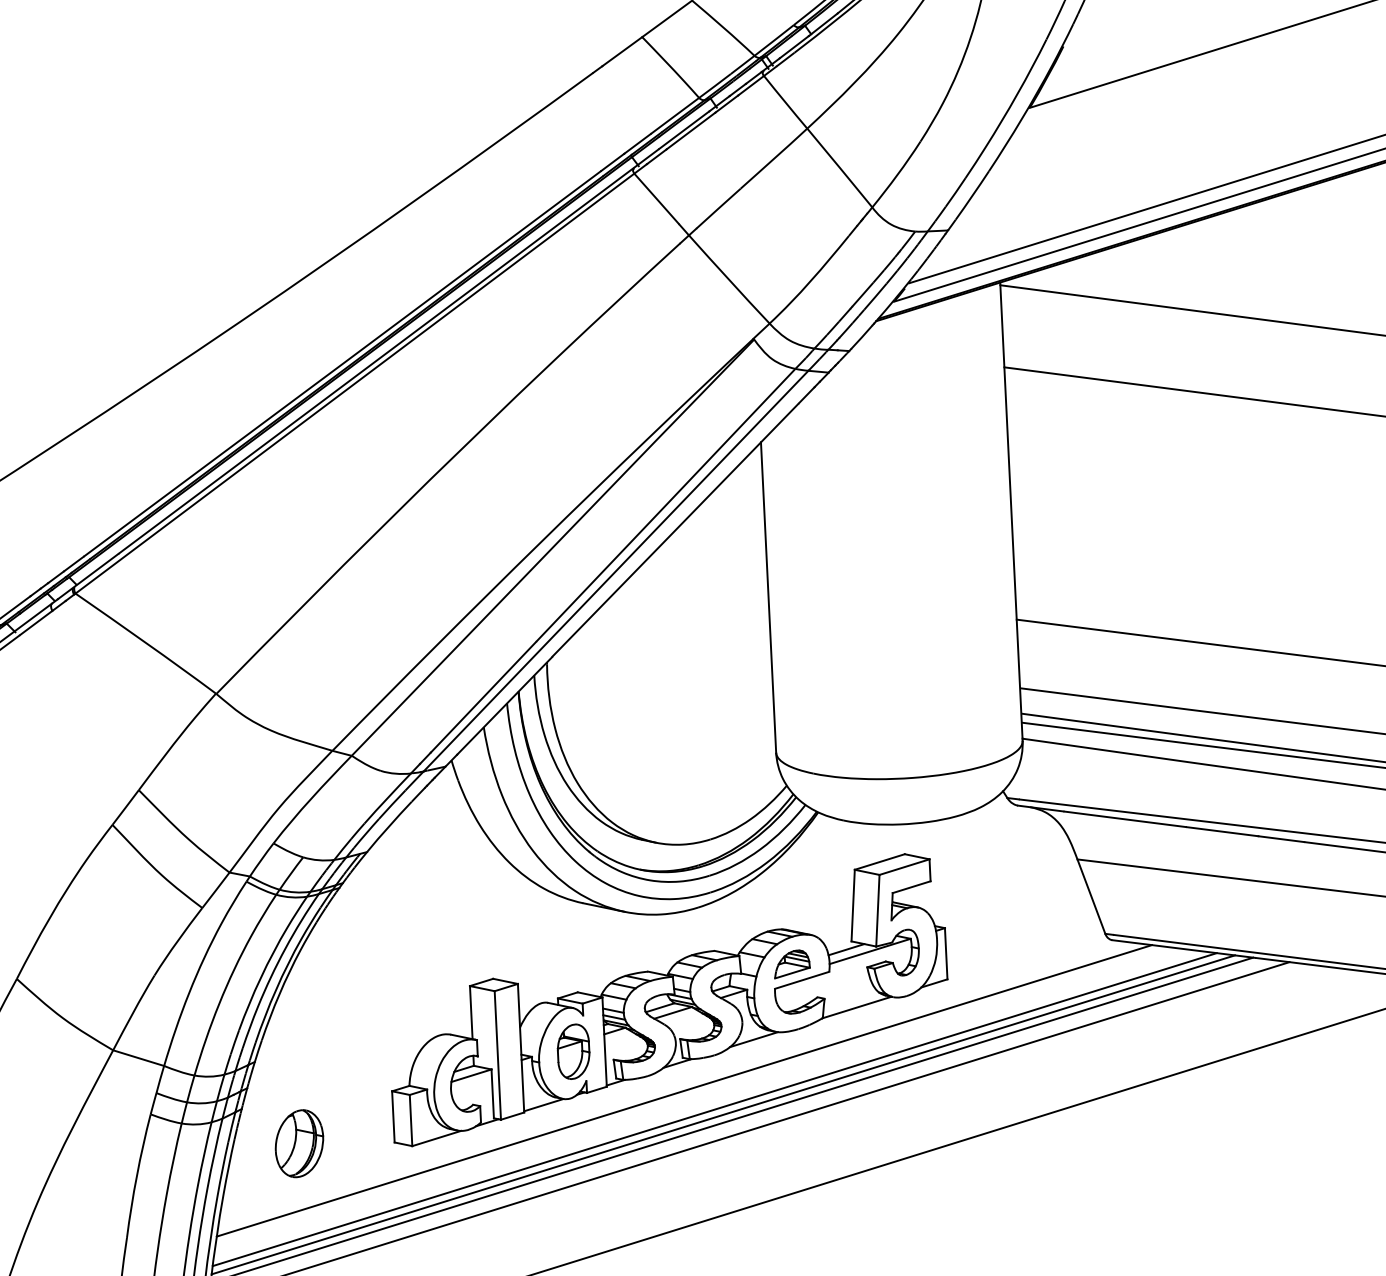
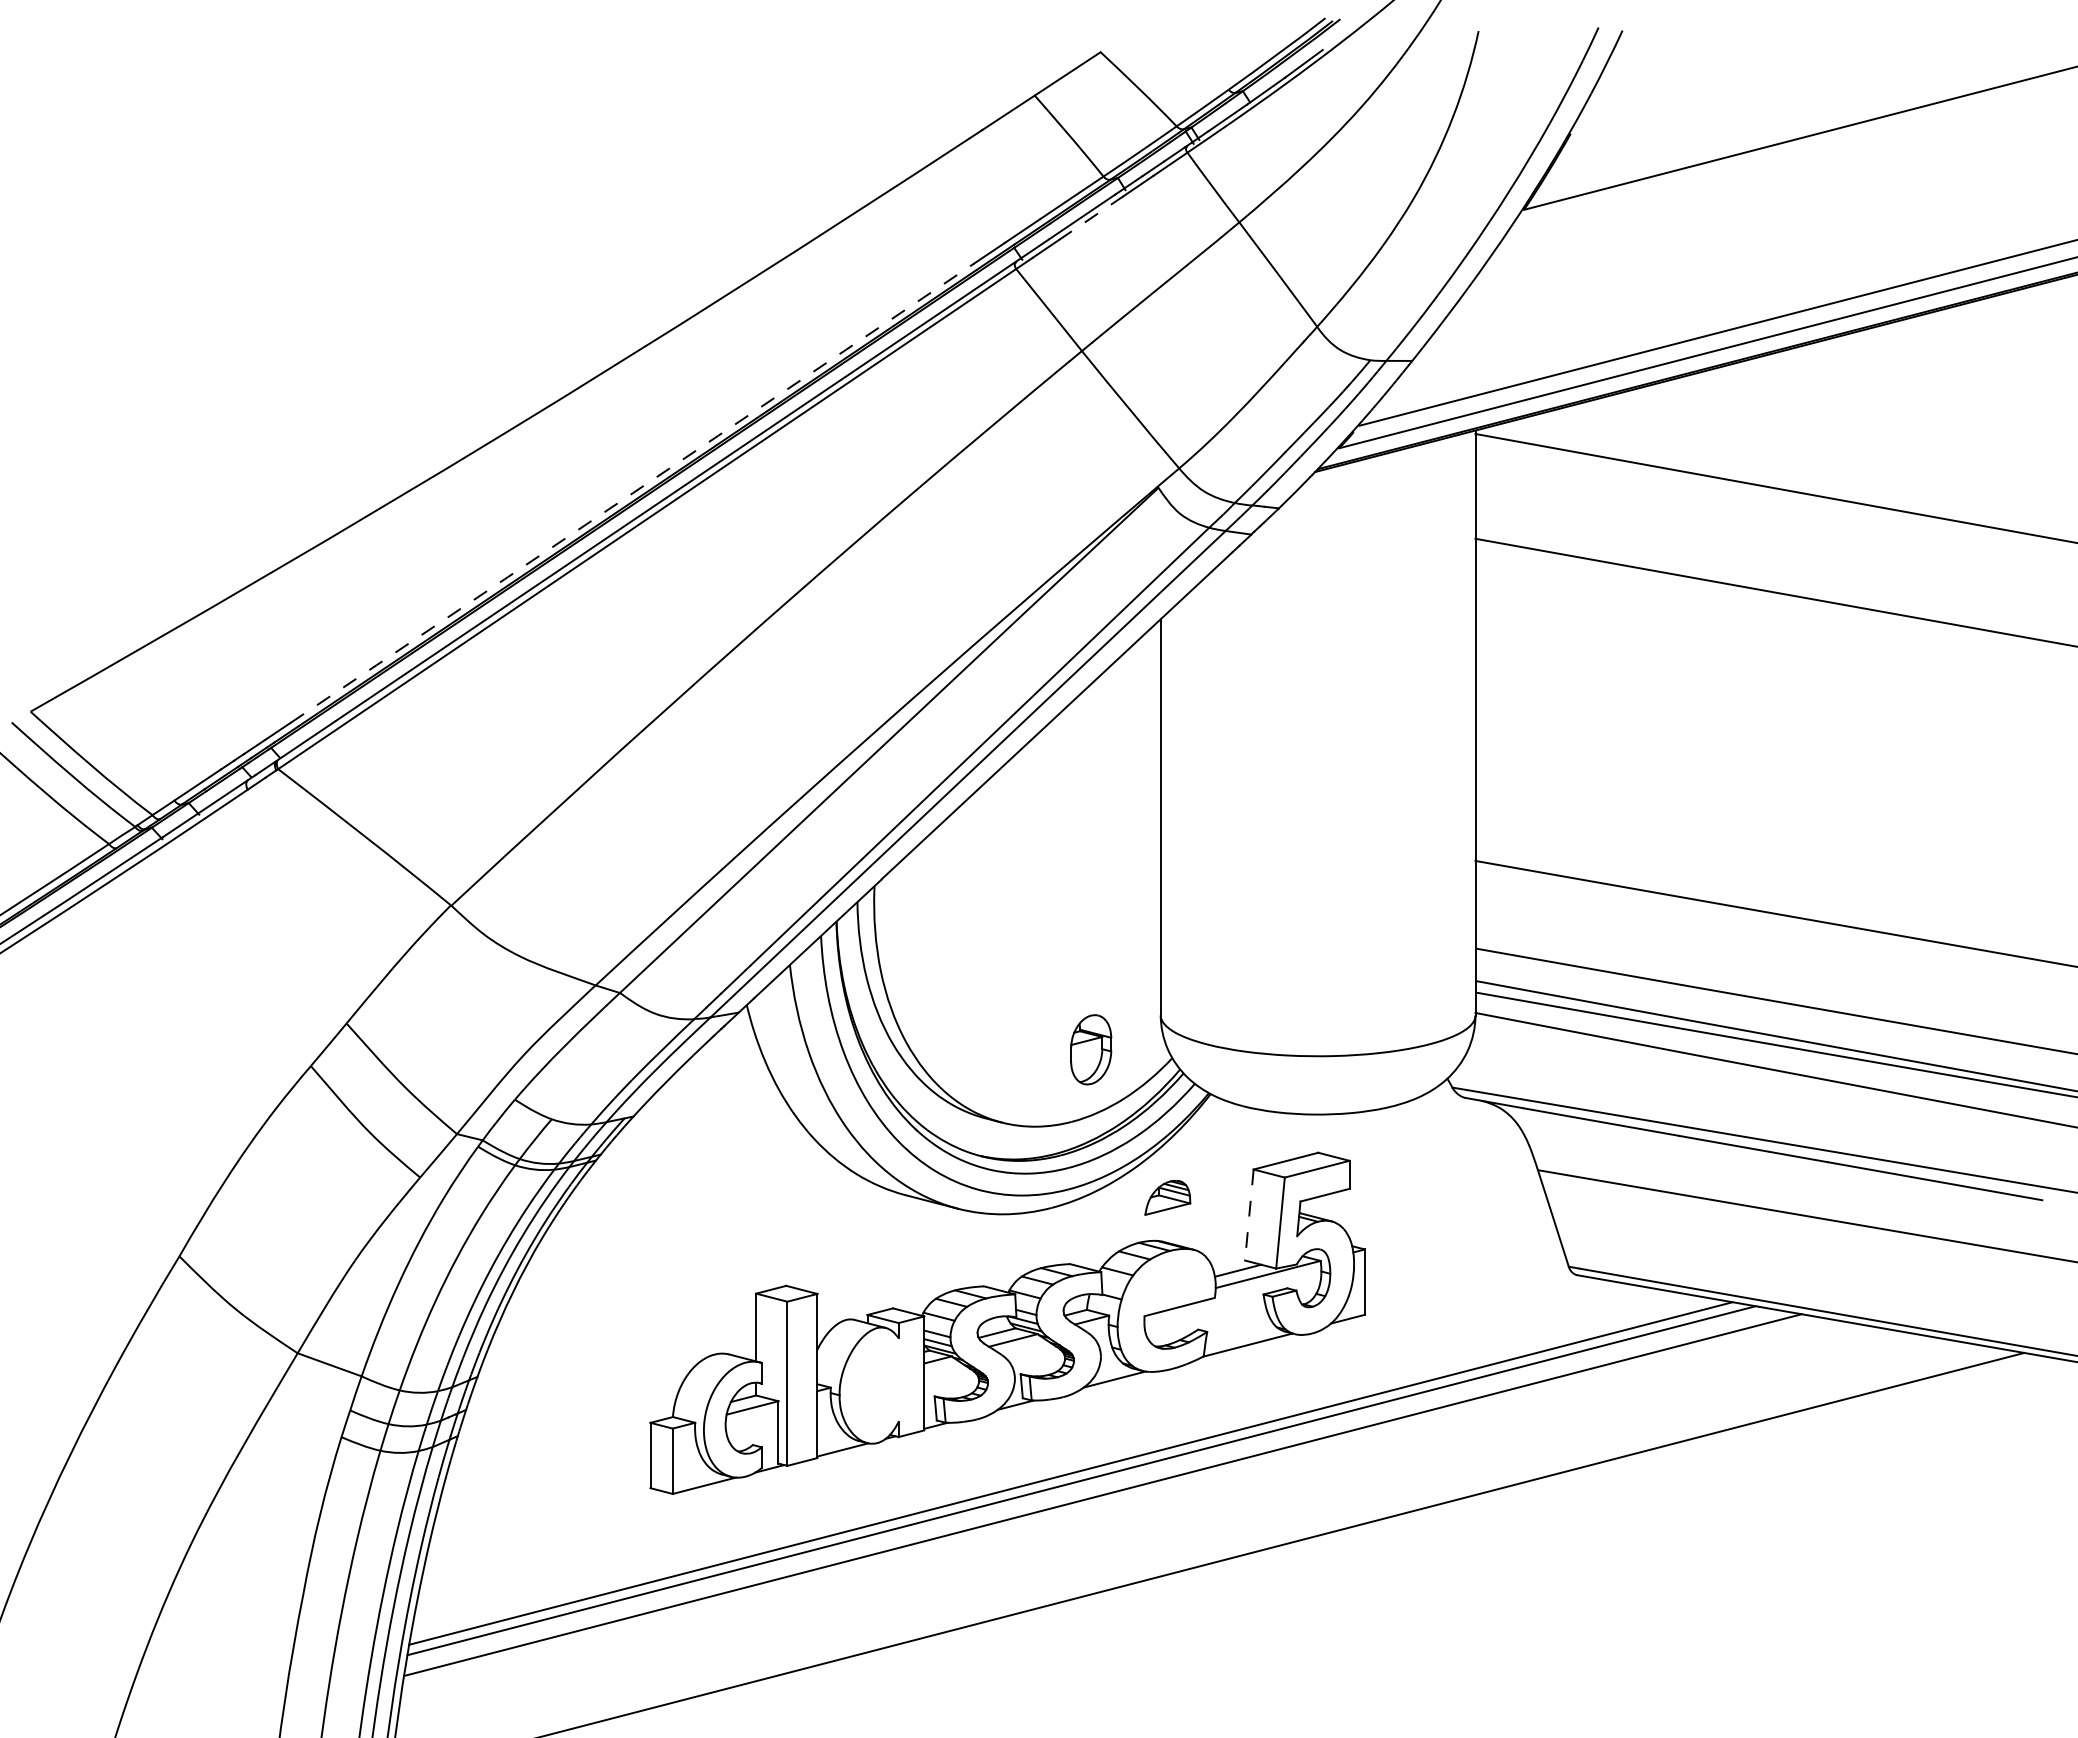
line: (691, 130) -> (1091, 217), solid -> dashed
arc: (342, 364) -> (632, 493), solid -> dashed
line: (853, 905) -> (1249, 1215), solid -> dashed
part: (791, 963) -> (1167, 1197), moved
part: (573, 1051) -> (1091, 1049), moved
line: (684, 1090) -> (1022, 1440), removed
line: (714, 1109) -> (1060, 1466), removed
part: (298, 1143) -> (528, 1483), removed

